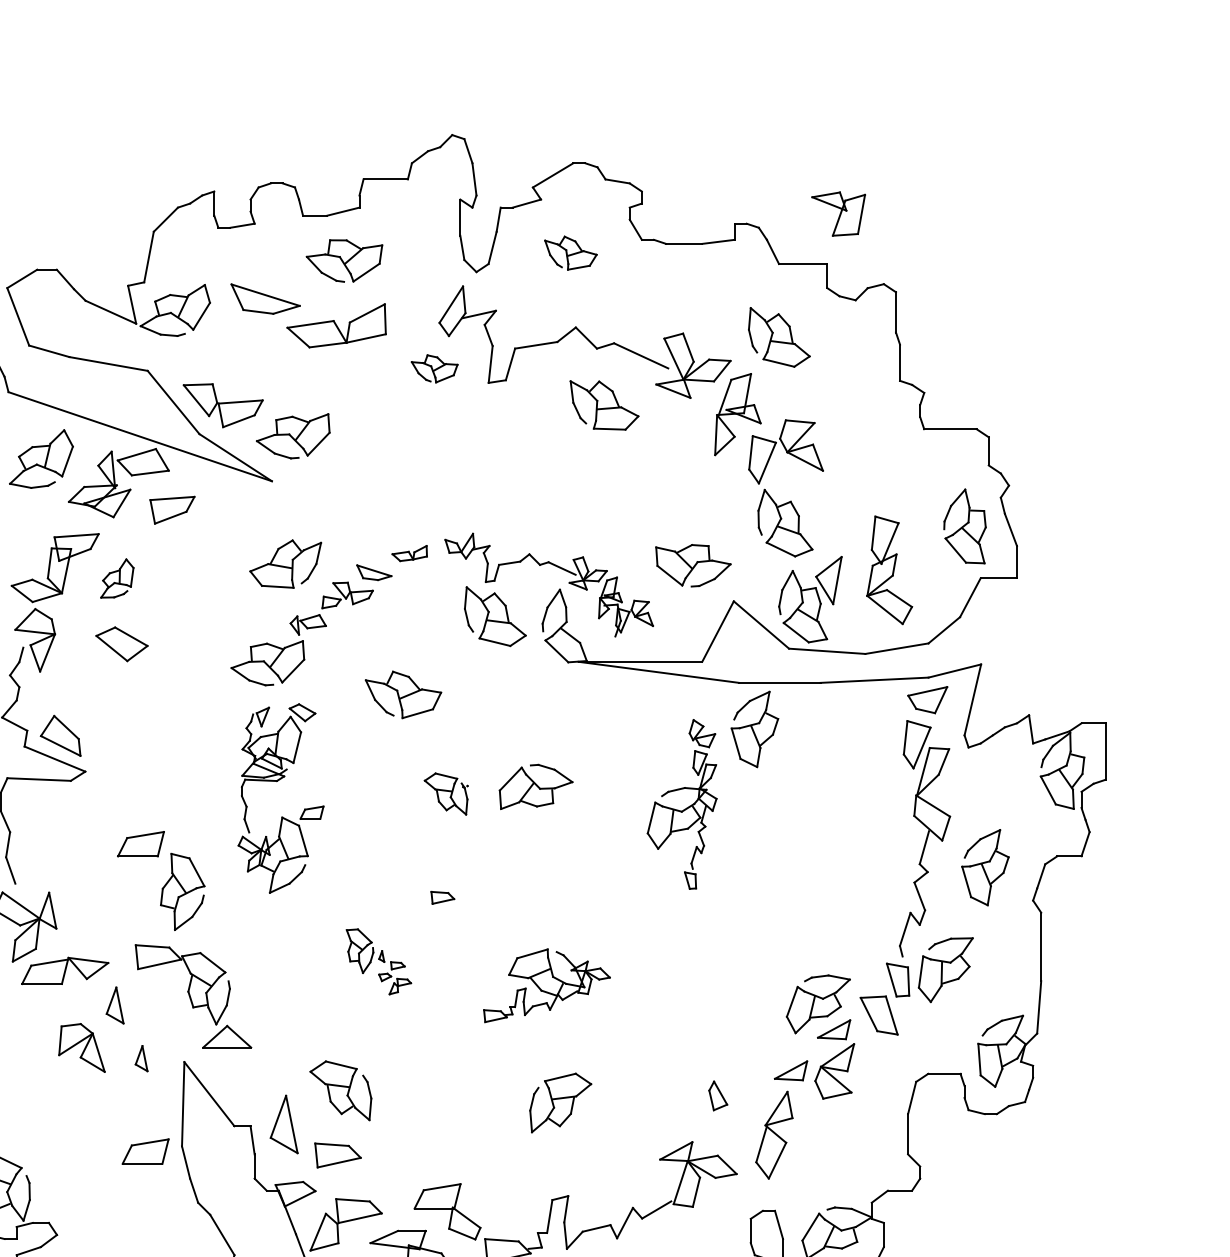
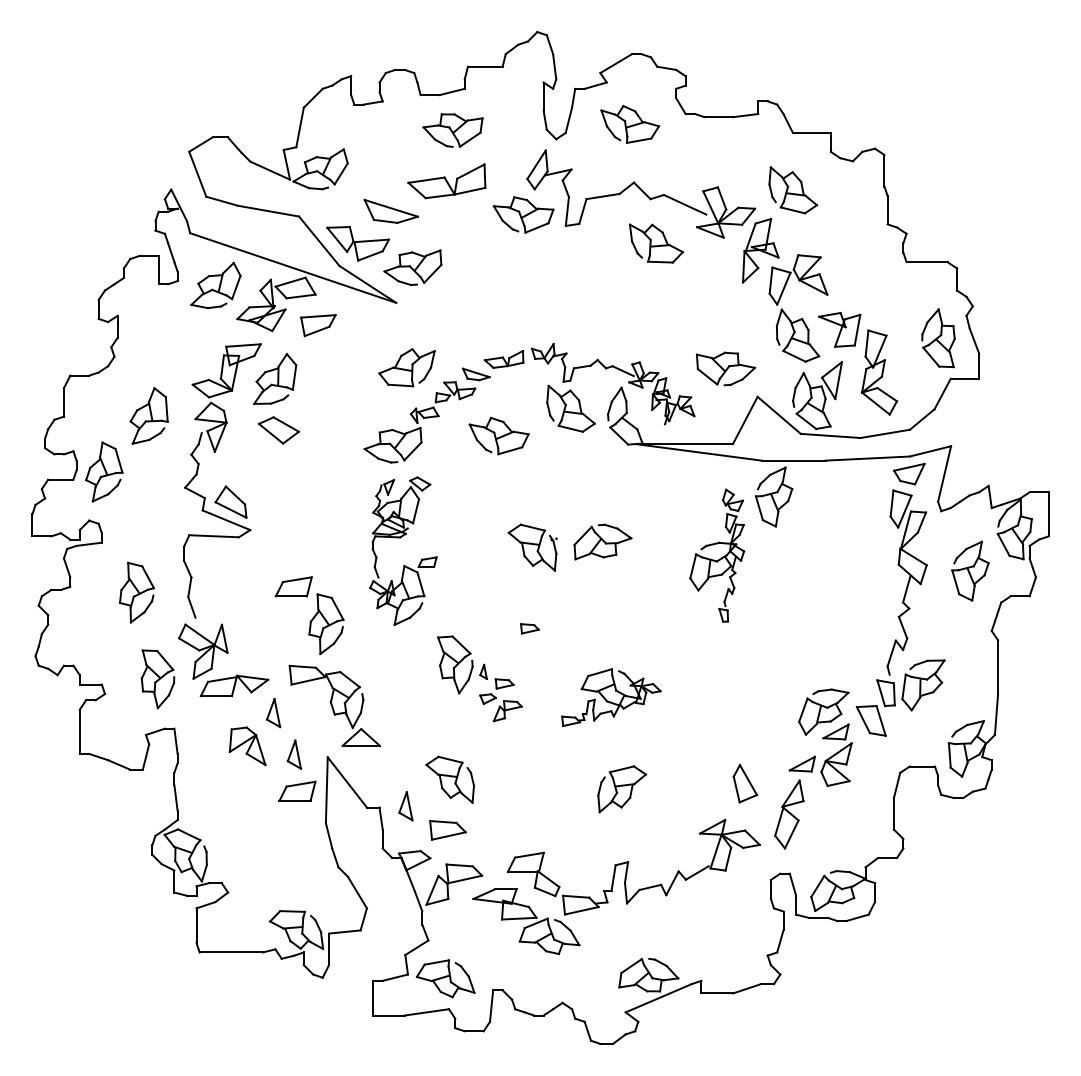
part: (838, 213) -> (839, 329), moved
part: (570, 253) -> (629, 124), size x1.43
part: (264, 297) -> (390, 210), moved
part: (434, 368) -> (523, 214), size x1.67
part: (409, 553) -> (503, 359), size x1.43
part: (117, 577) -> (275, 378), size x1.67
part: (402, 694) -> (498, 435), moved
part: (446, 793) -> (532, 547), size x1.43
part: (985, 866) -> (970, 570), moved
part: (378, 961) -> (479, 678), size x1.67
part: (140, 1058) -> (293, 754), size x1.43
part: (718, 1095) -> (745, 783), size x1.67
part: (283, 1124) -> (405, 806), size x0.62
part: (145, 1150) -> (297, 790), moved

